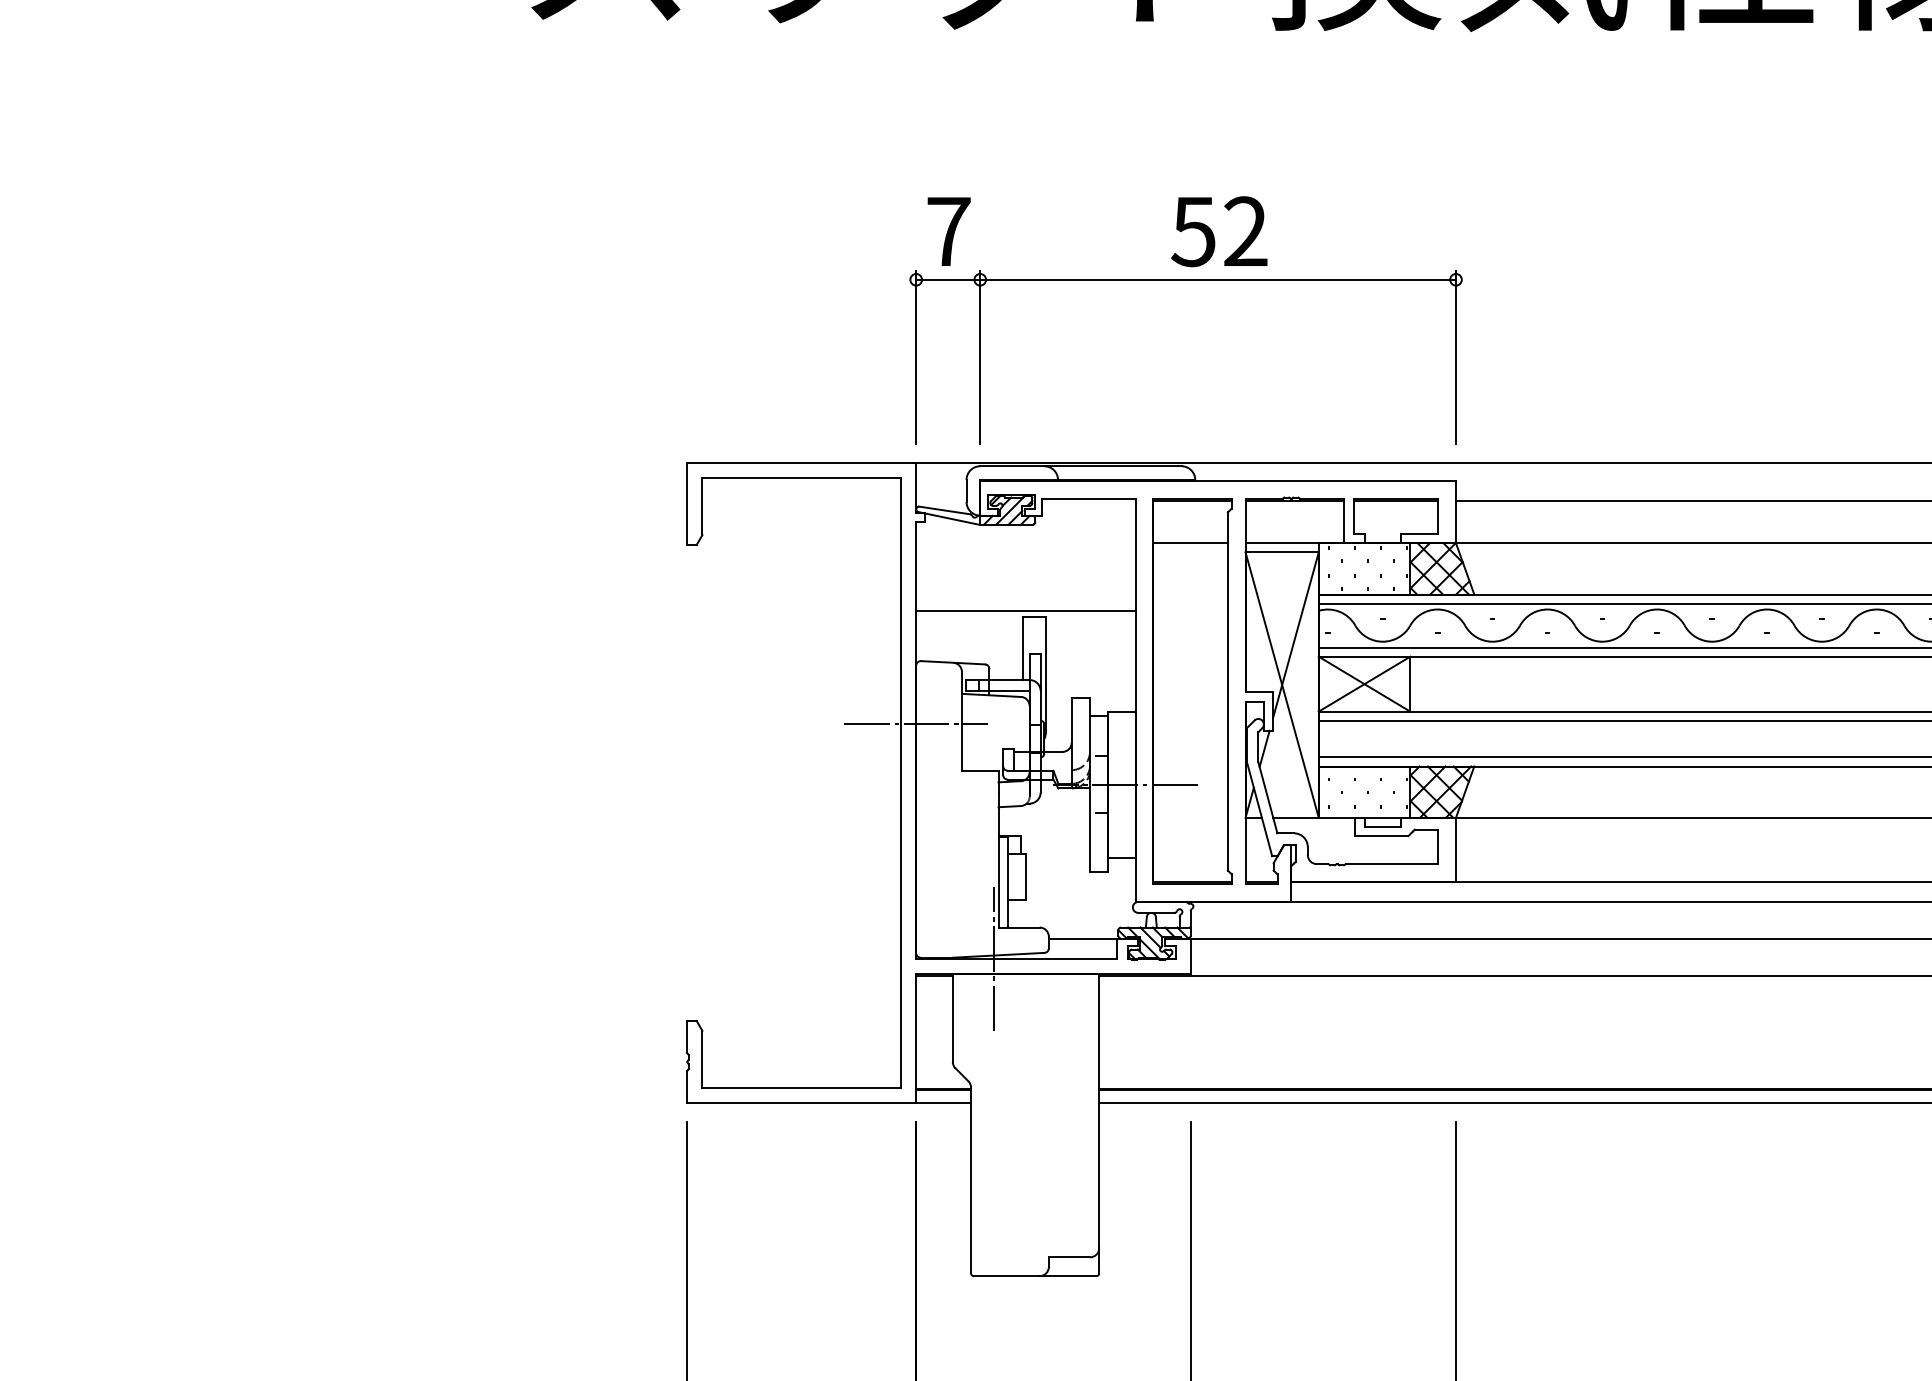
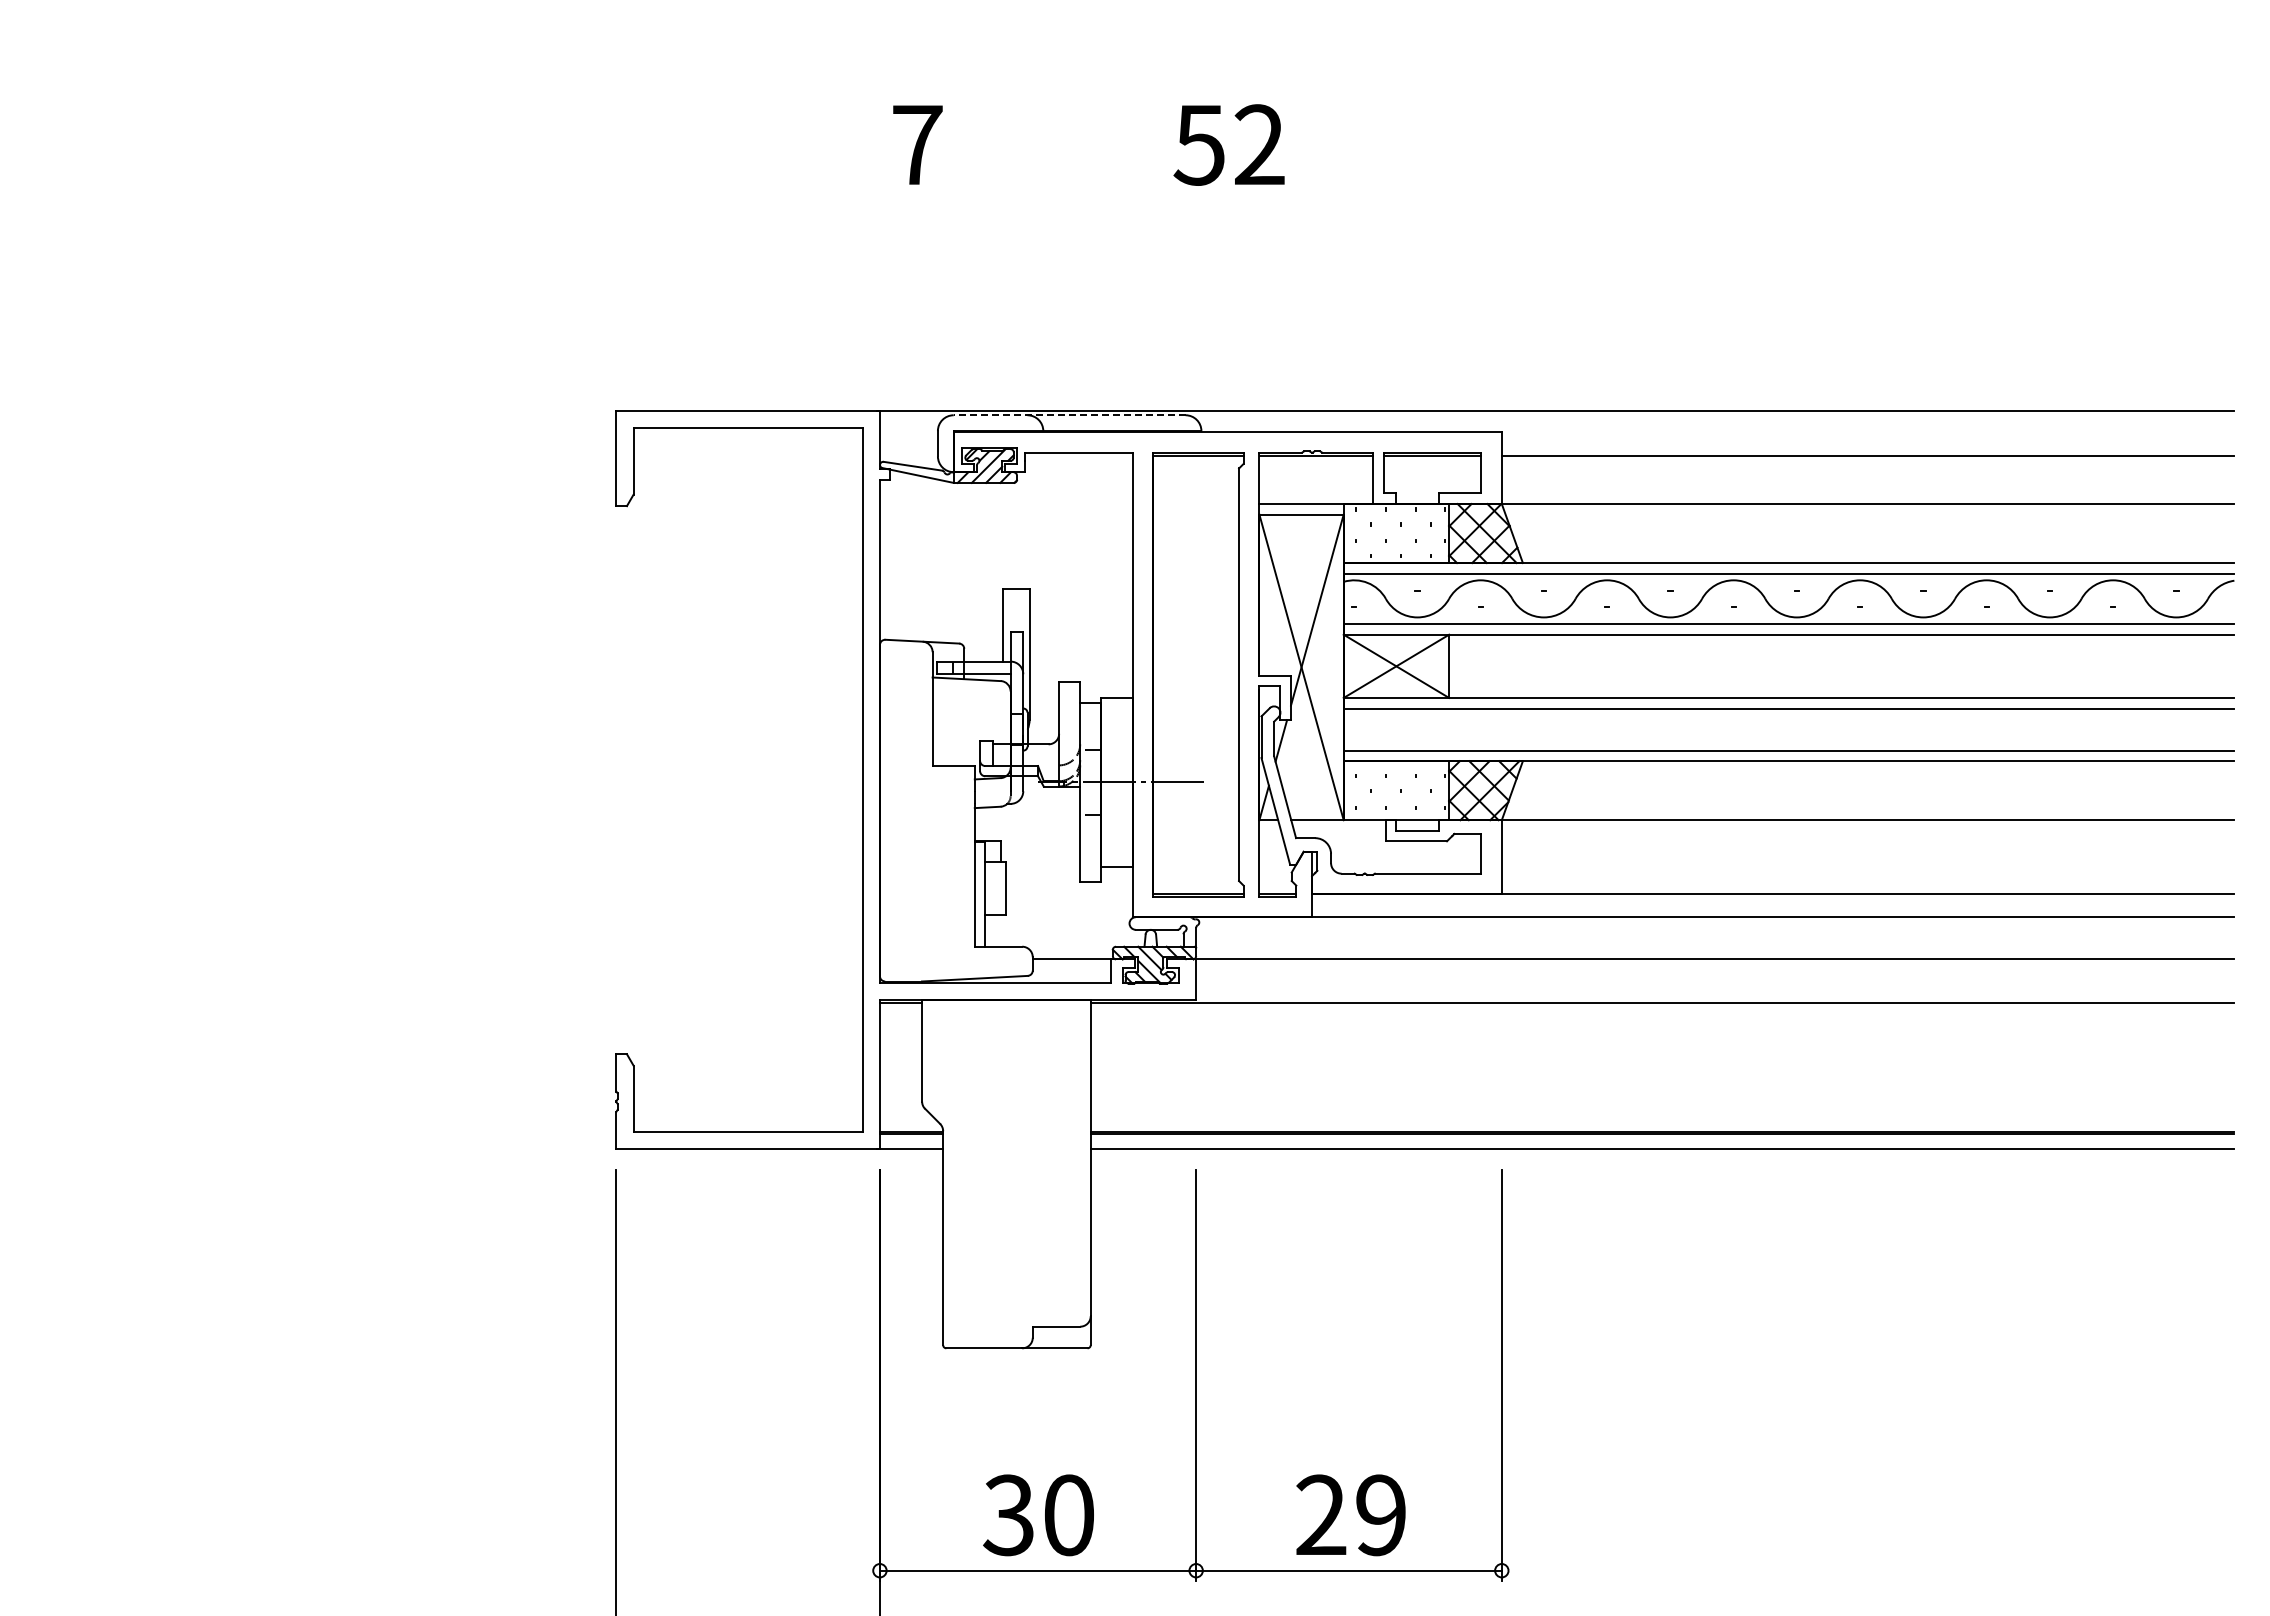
part: (1185, 279) -> (1190, 200), removed
line: (1080, 466) -> (1069, 415), solid -> dashed
line: (1190, 543) -> (1196, 504), removed
line: (1025, 611) -> (1005, 582), removed
line: (915, 724) -> (879, 712), removed
line: (993, 959) -> (969, 983), removed

